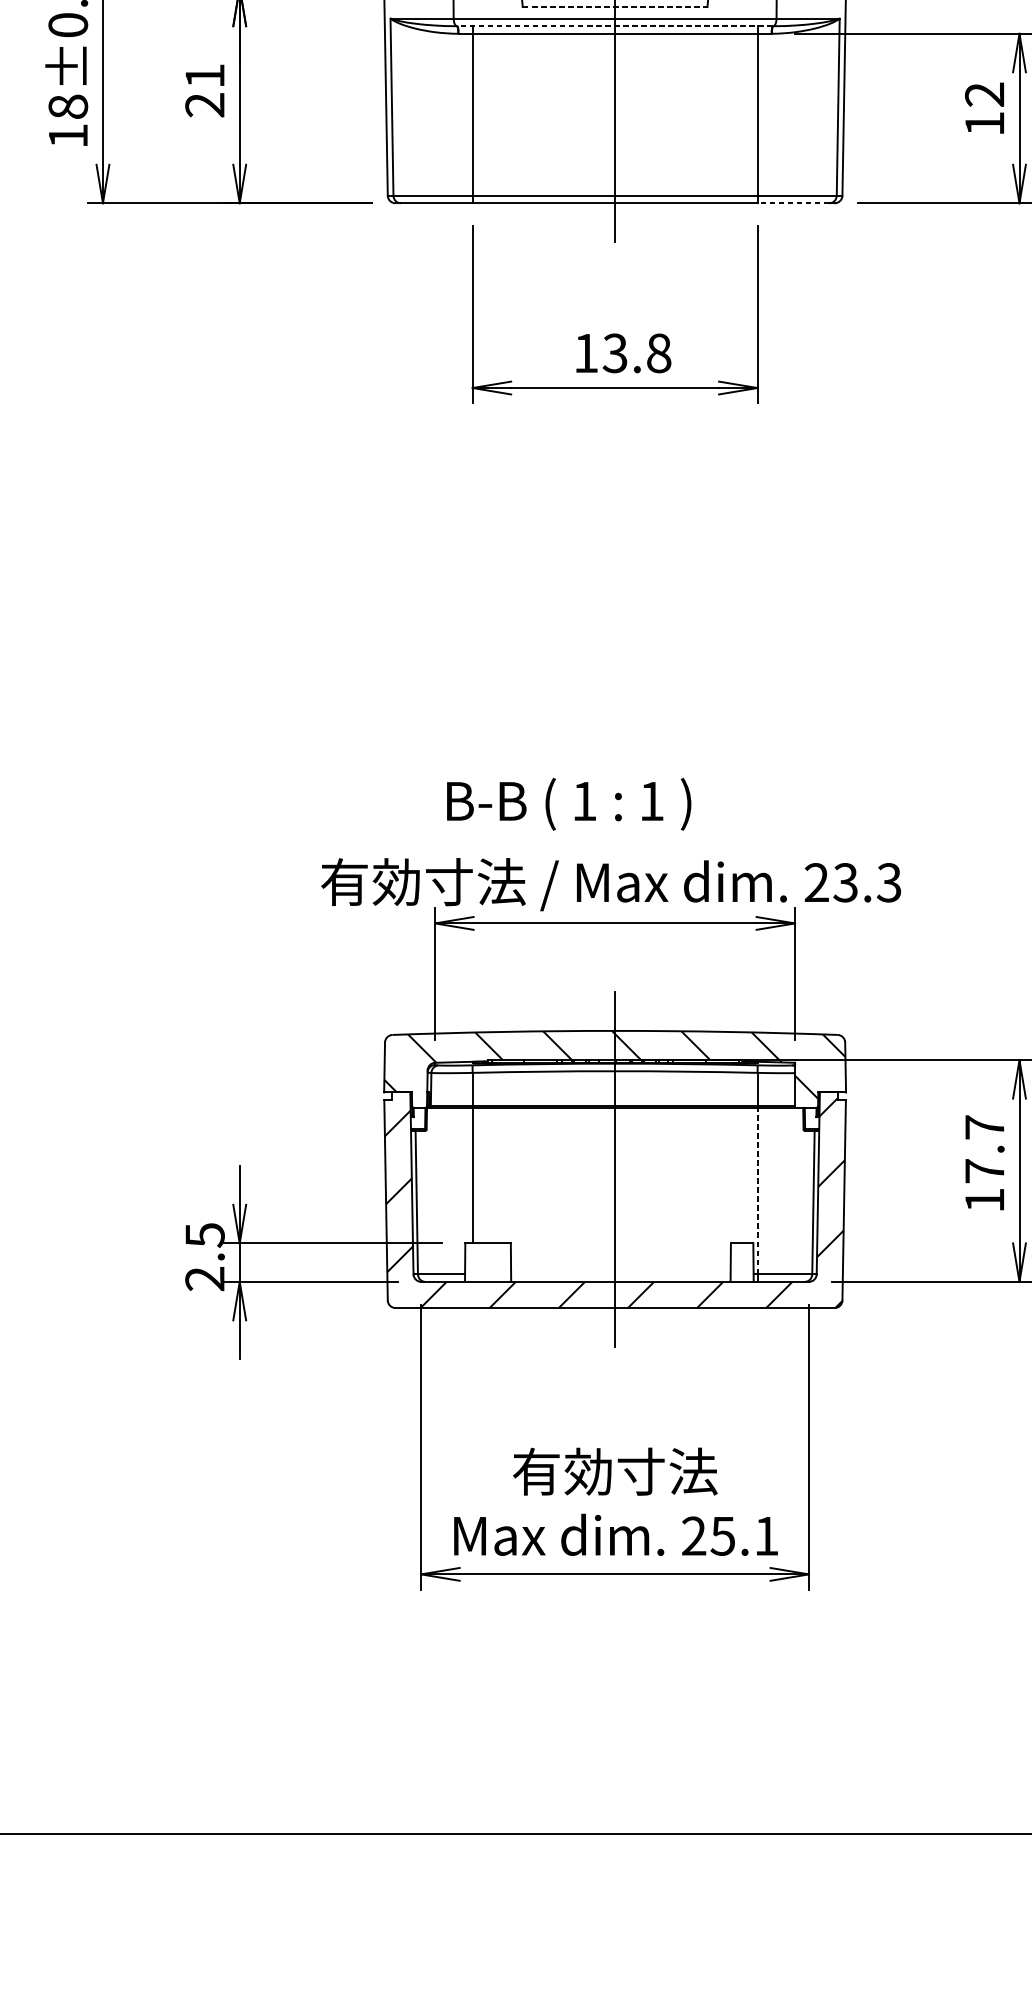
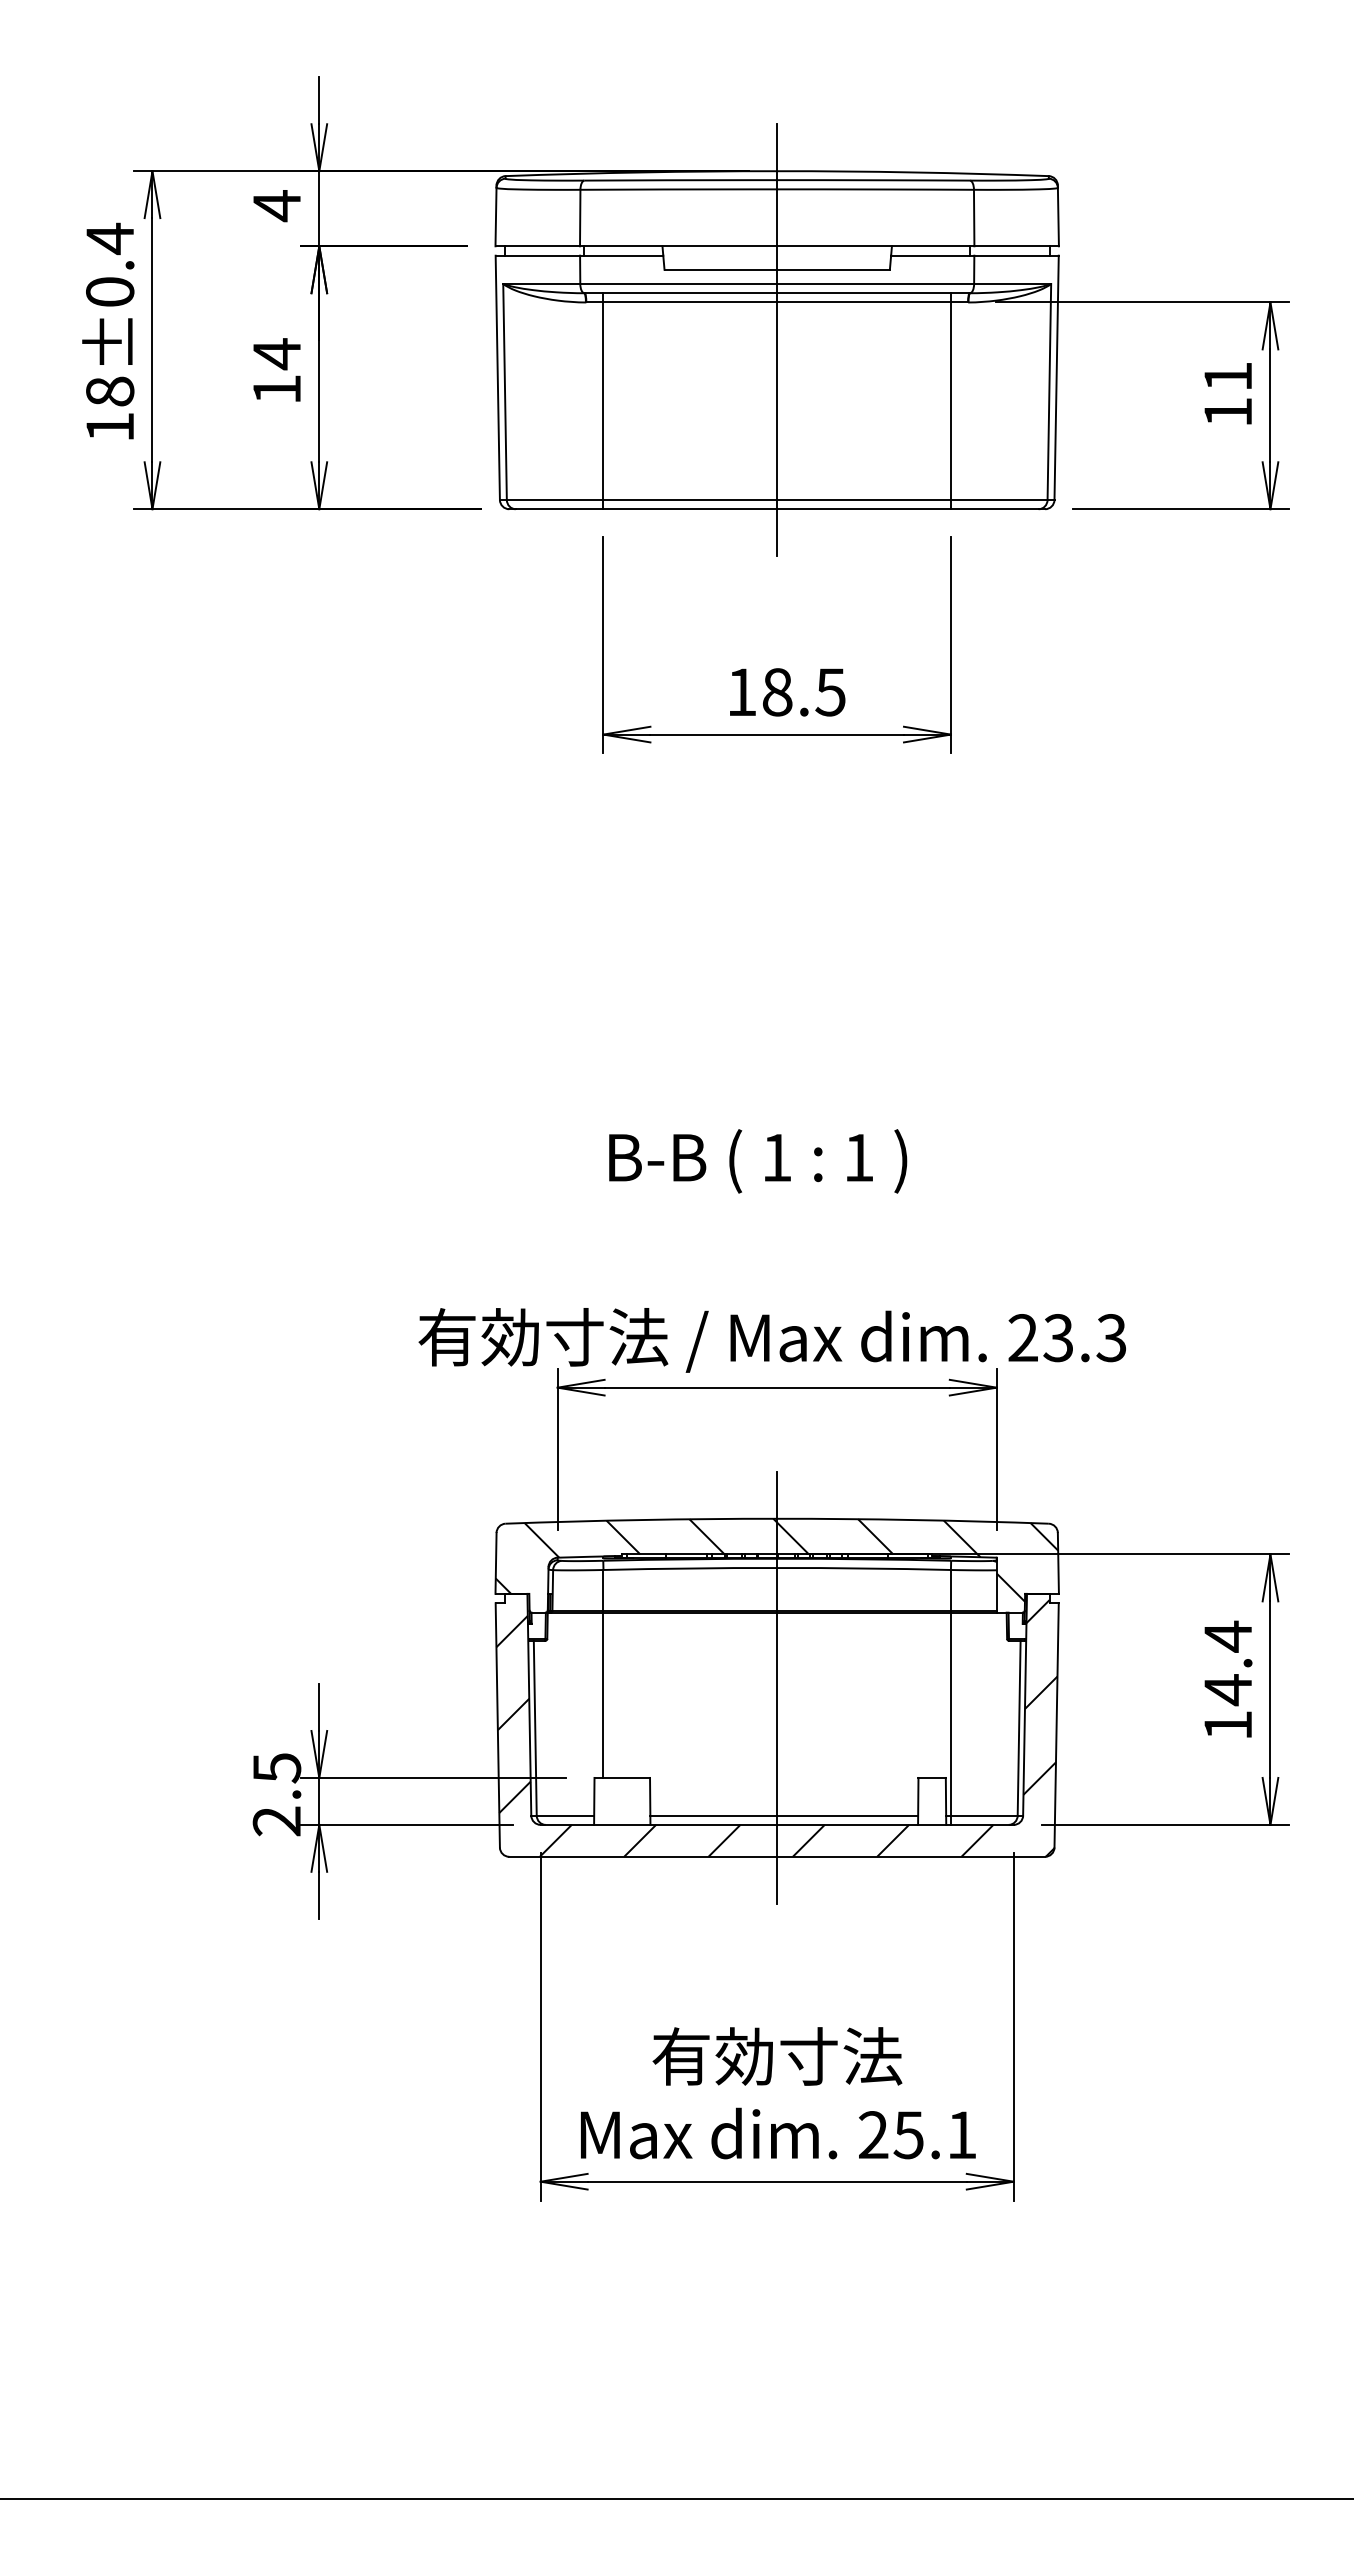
line: (615, 6) -> (777, 269), dashed -> solid
line: (614, 26) -> (776, 293), dashed -> solid
text: (204, 90) -> (276, 371), 21 -> 14
text: (984, 94) -> (1227, 376), 12 -> 11
line: (793, 203) -> (994, 509), dashed -> solid
text: (636, 353) -> (803, 692), 13.8 -> 18.5
text: (569, 804) -> (758, 1161), moved
text: (984, 1149) -> (1227, 1663), 17.7 -> 14.4
line: (757, 1190) -> (950, 1713), dashed -> solid
line: (621, 1274) -> (784, 1815), added

